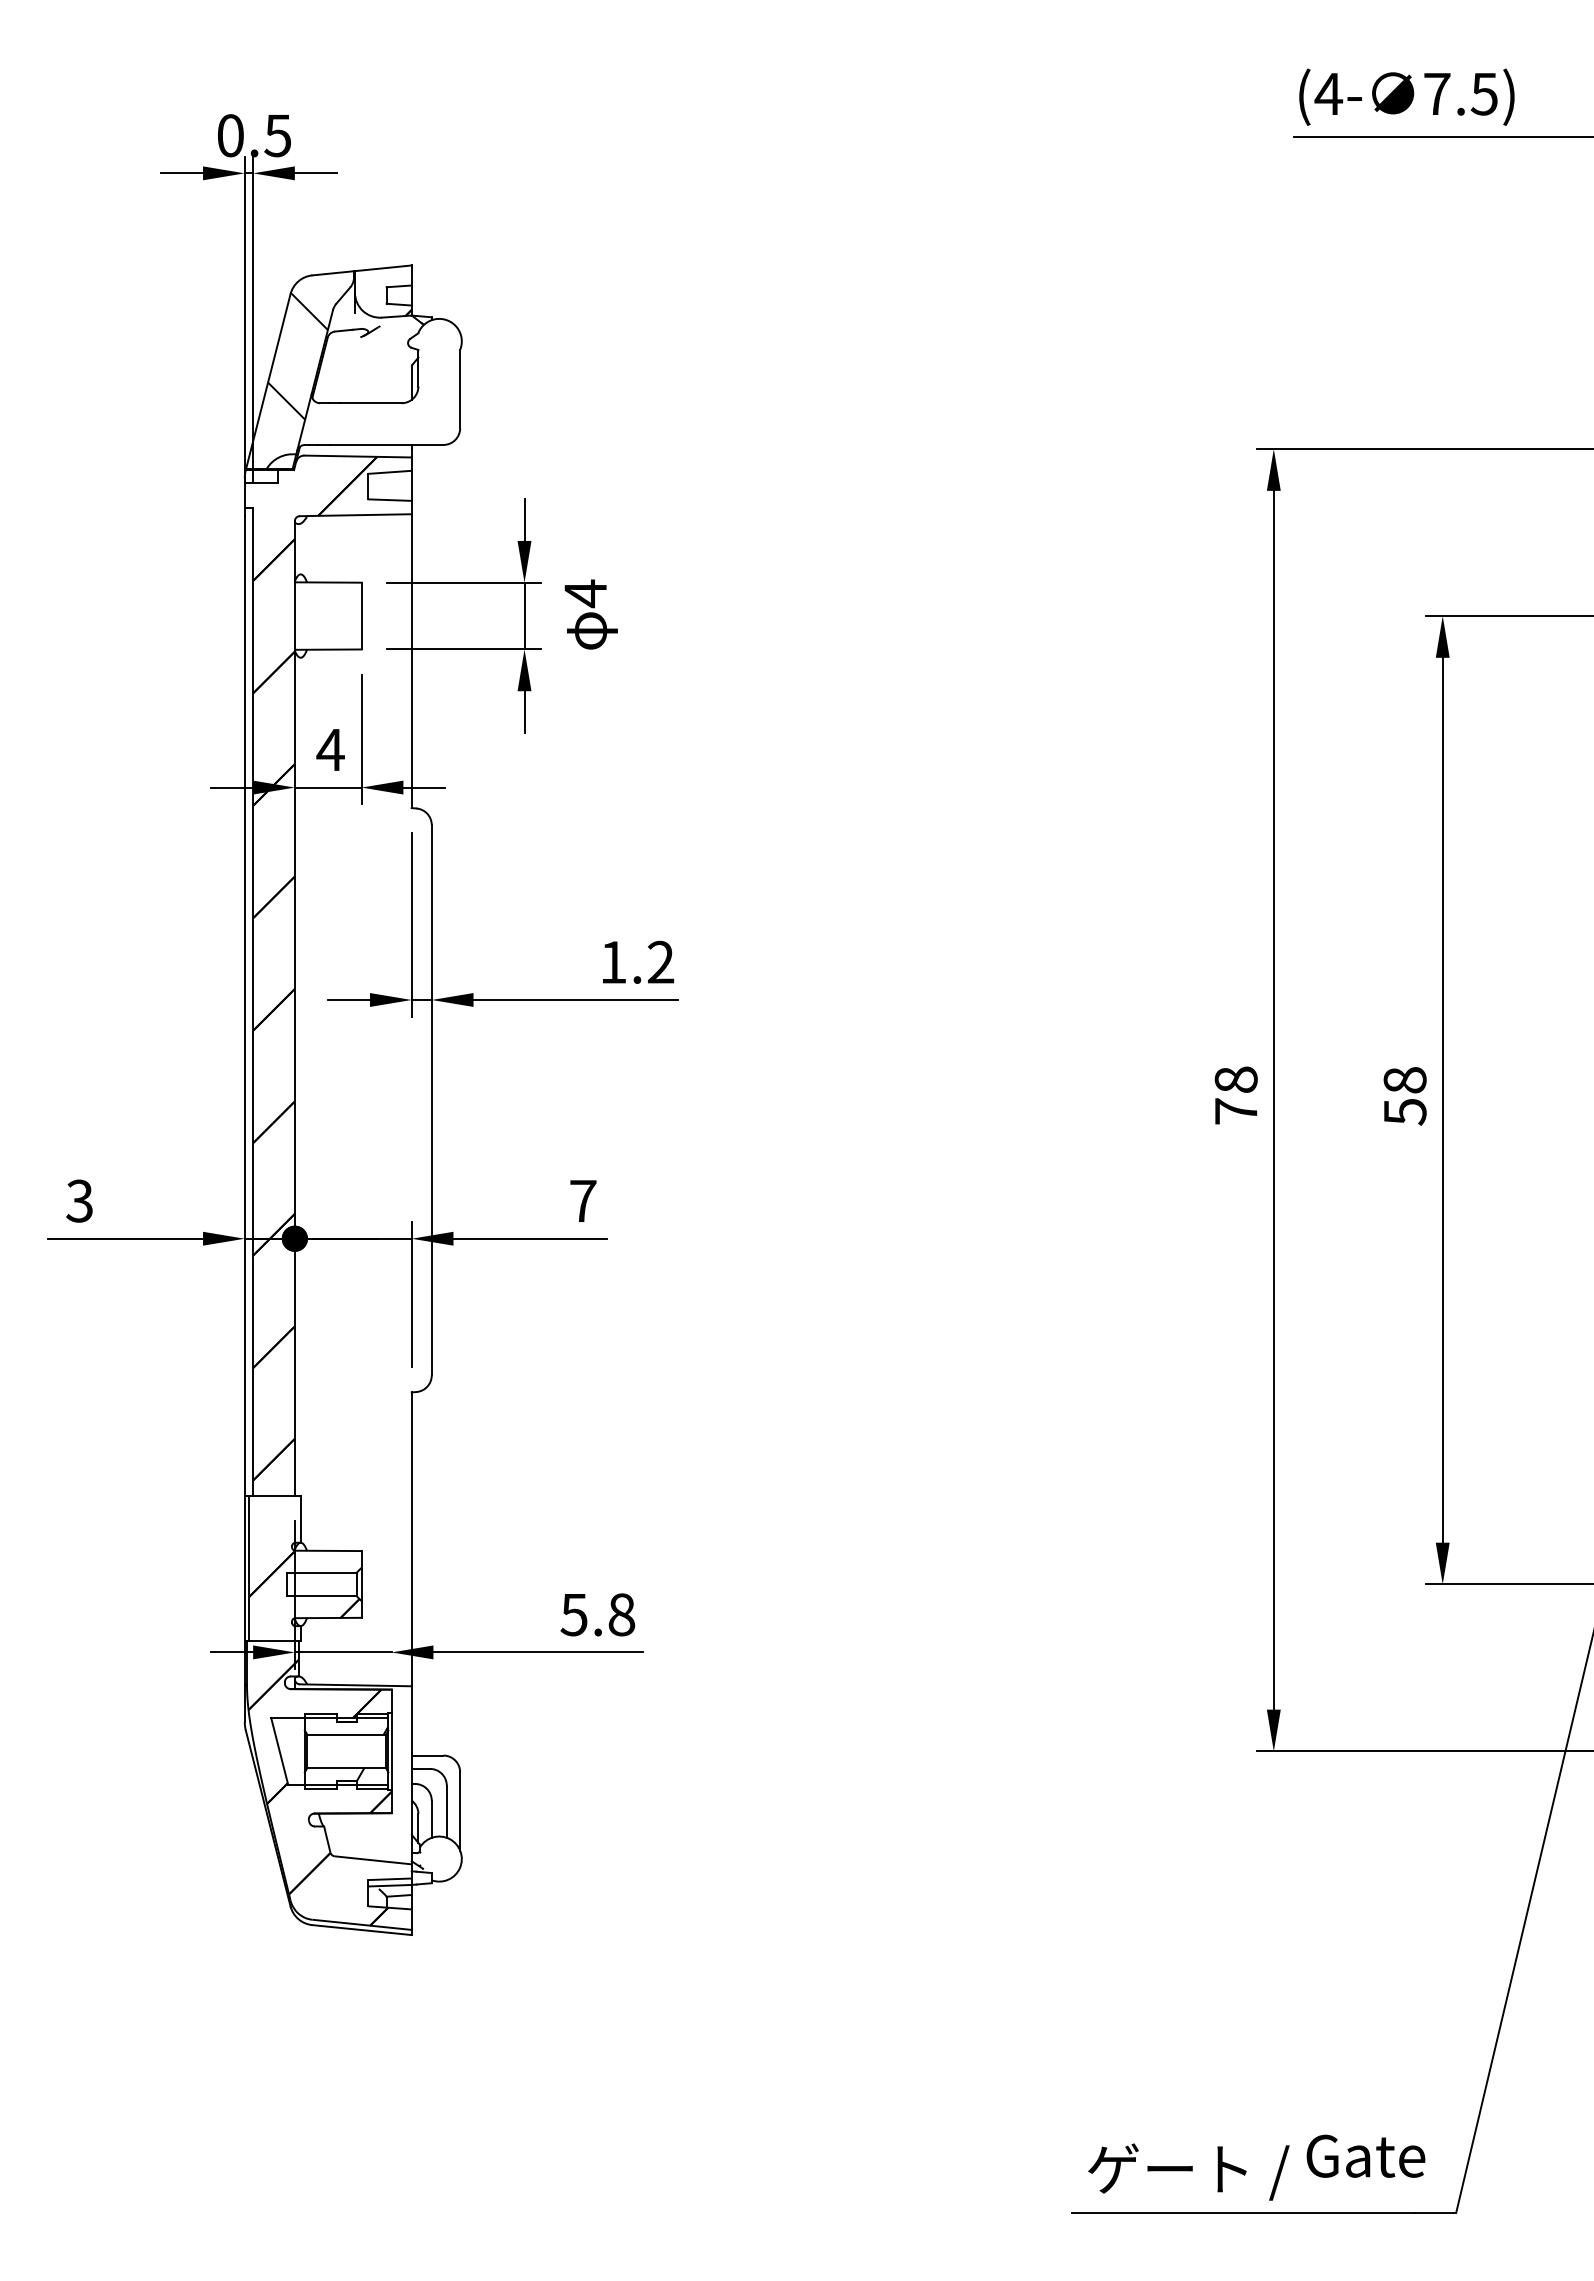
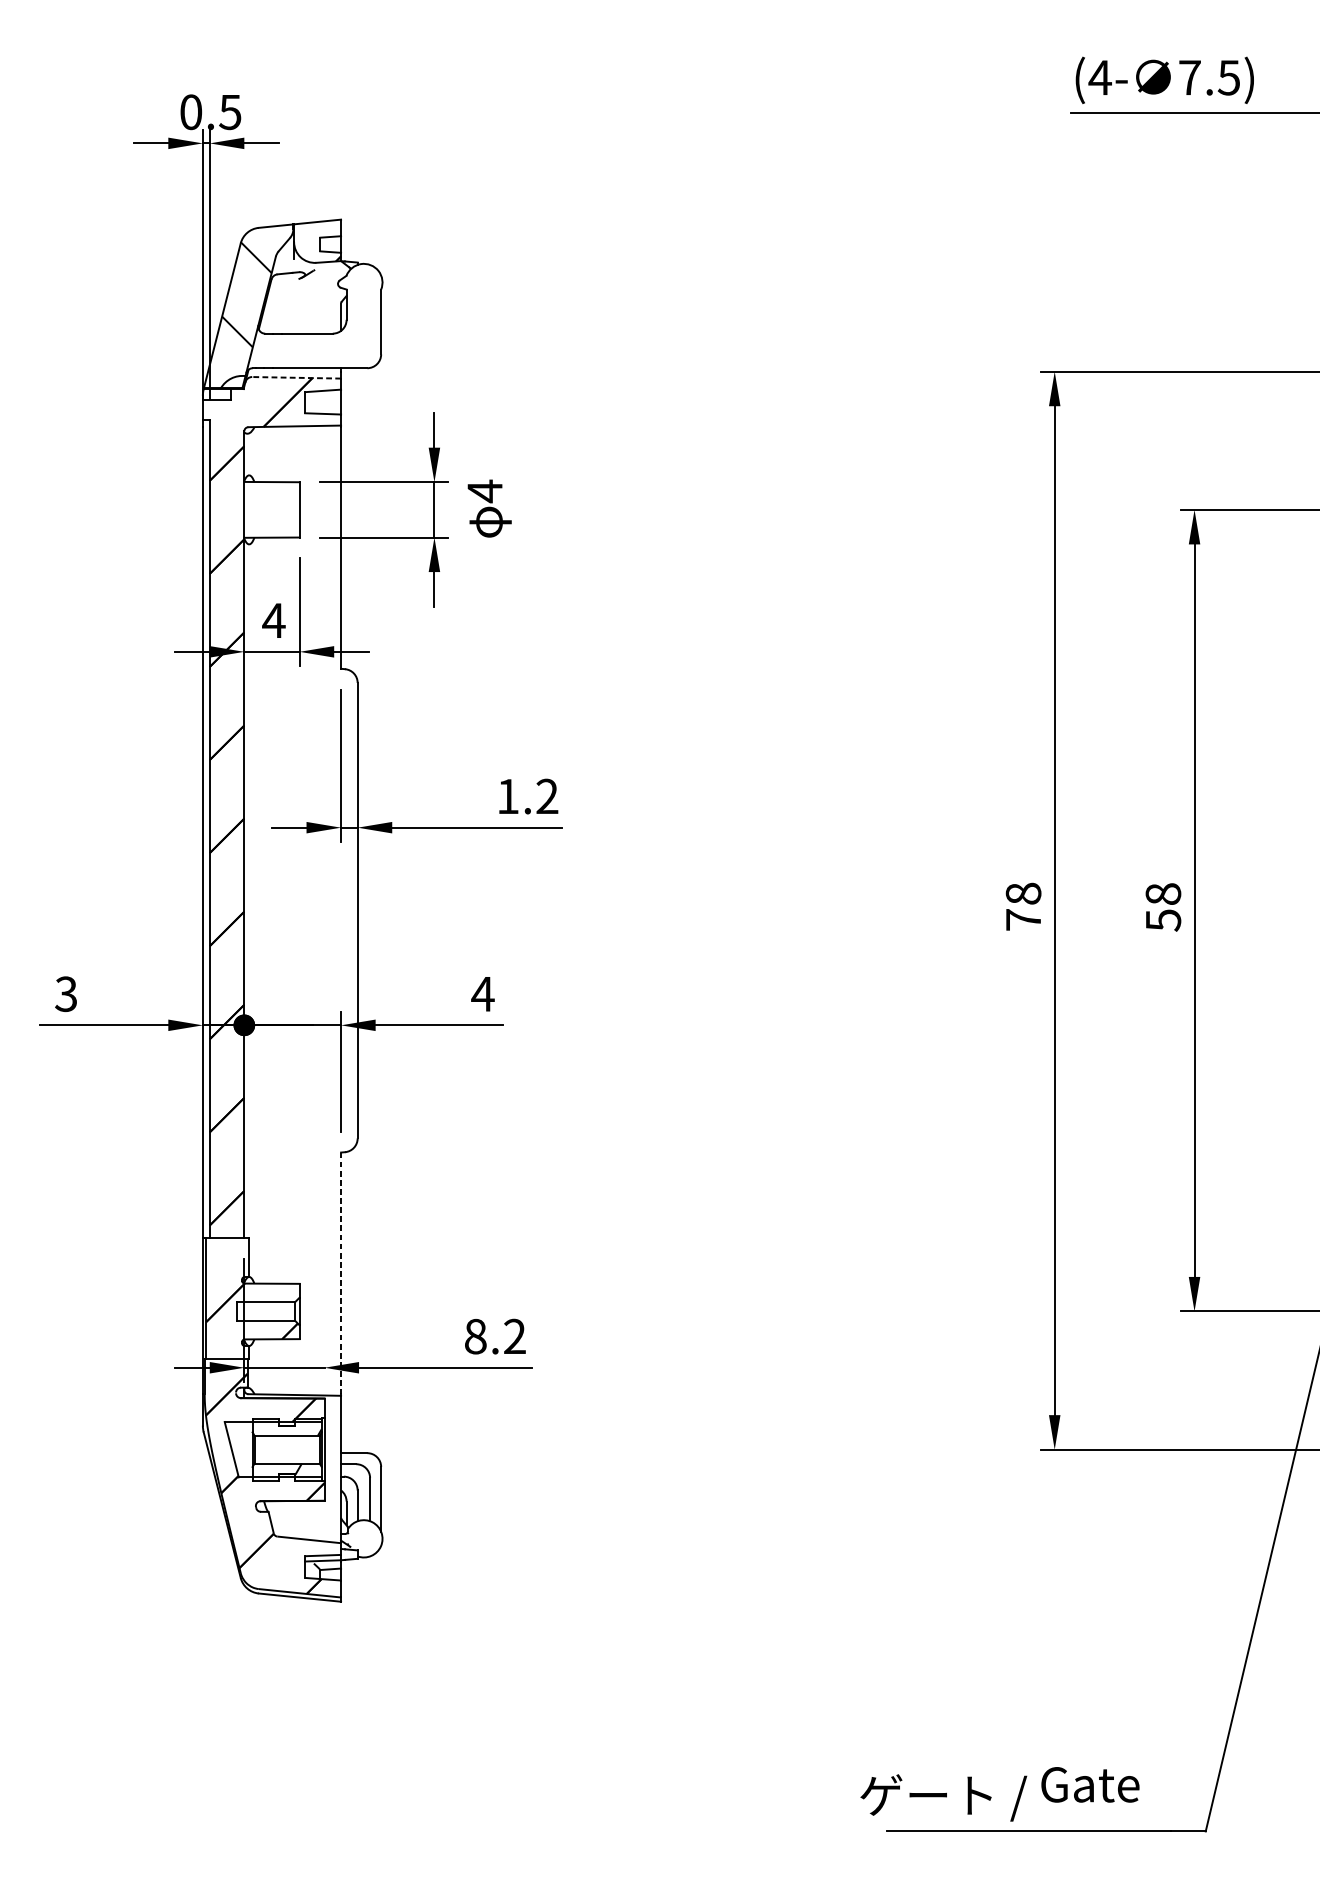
line: (358, 456) -> (297, 377), solid -> dashed
text: (582, 1200) -> (482, 993), 7 -> 4
line: (411, 1539) -> (340, 1274), solid -> dashed
text: (597, 1614) -> (494, 1336), 5.8 -> 8.2
text: (1256, 2167) -> (999, 1794), moved

